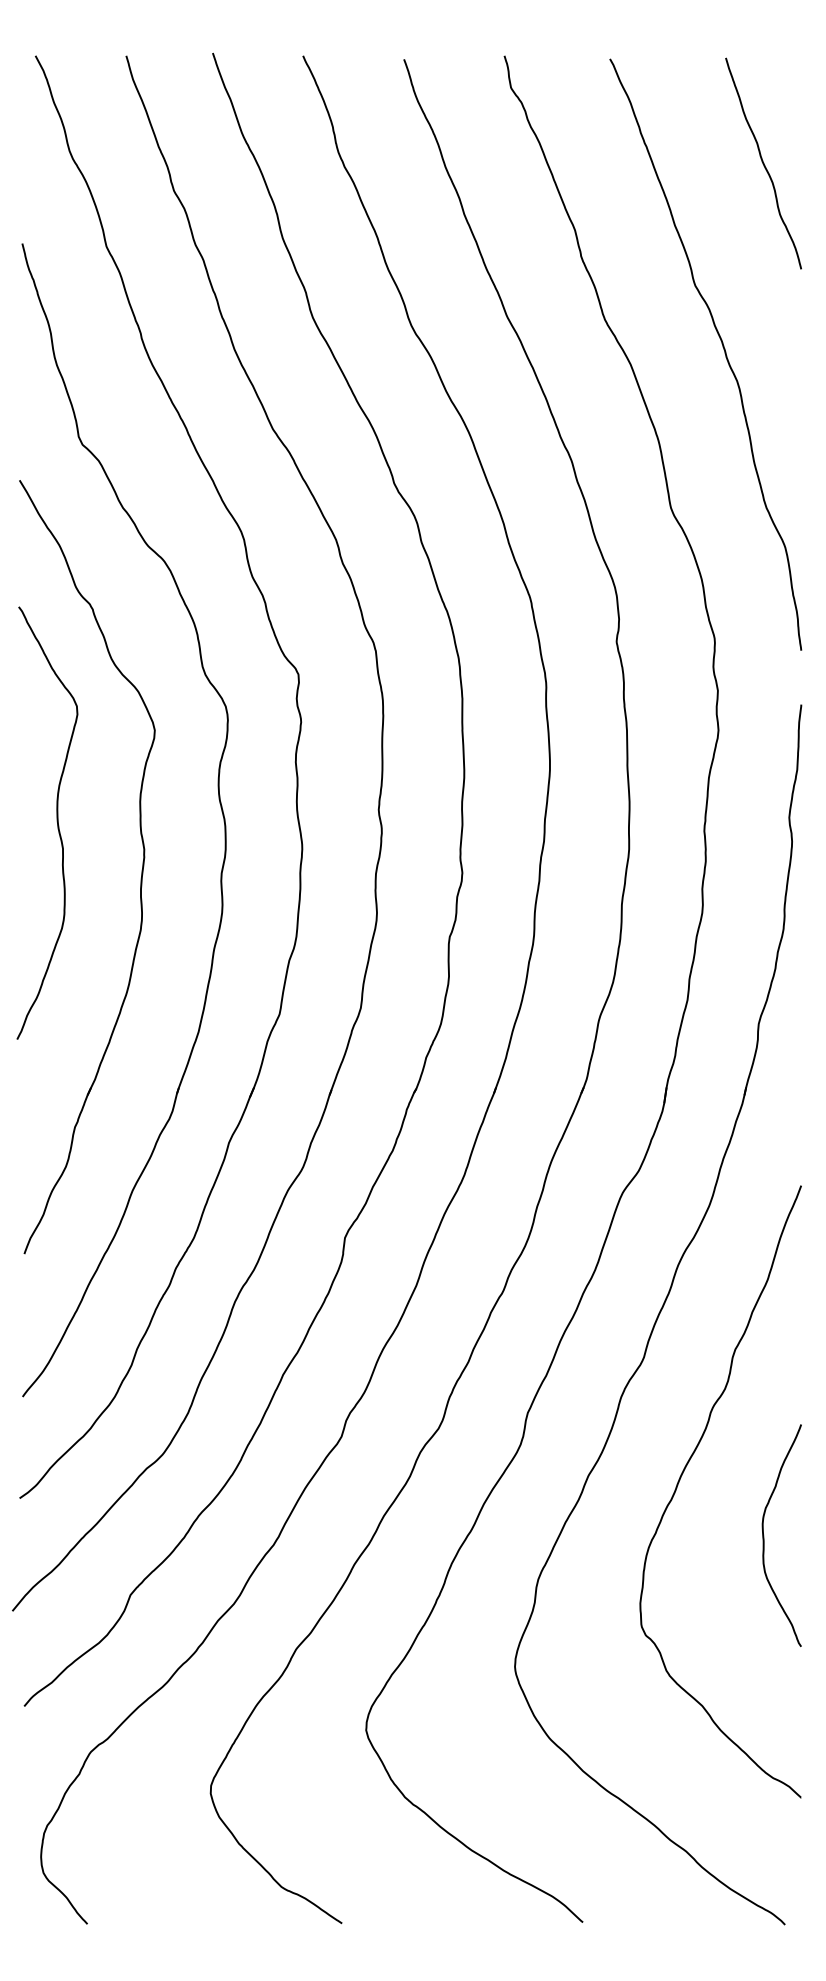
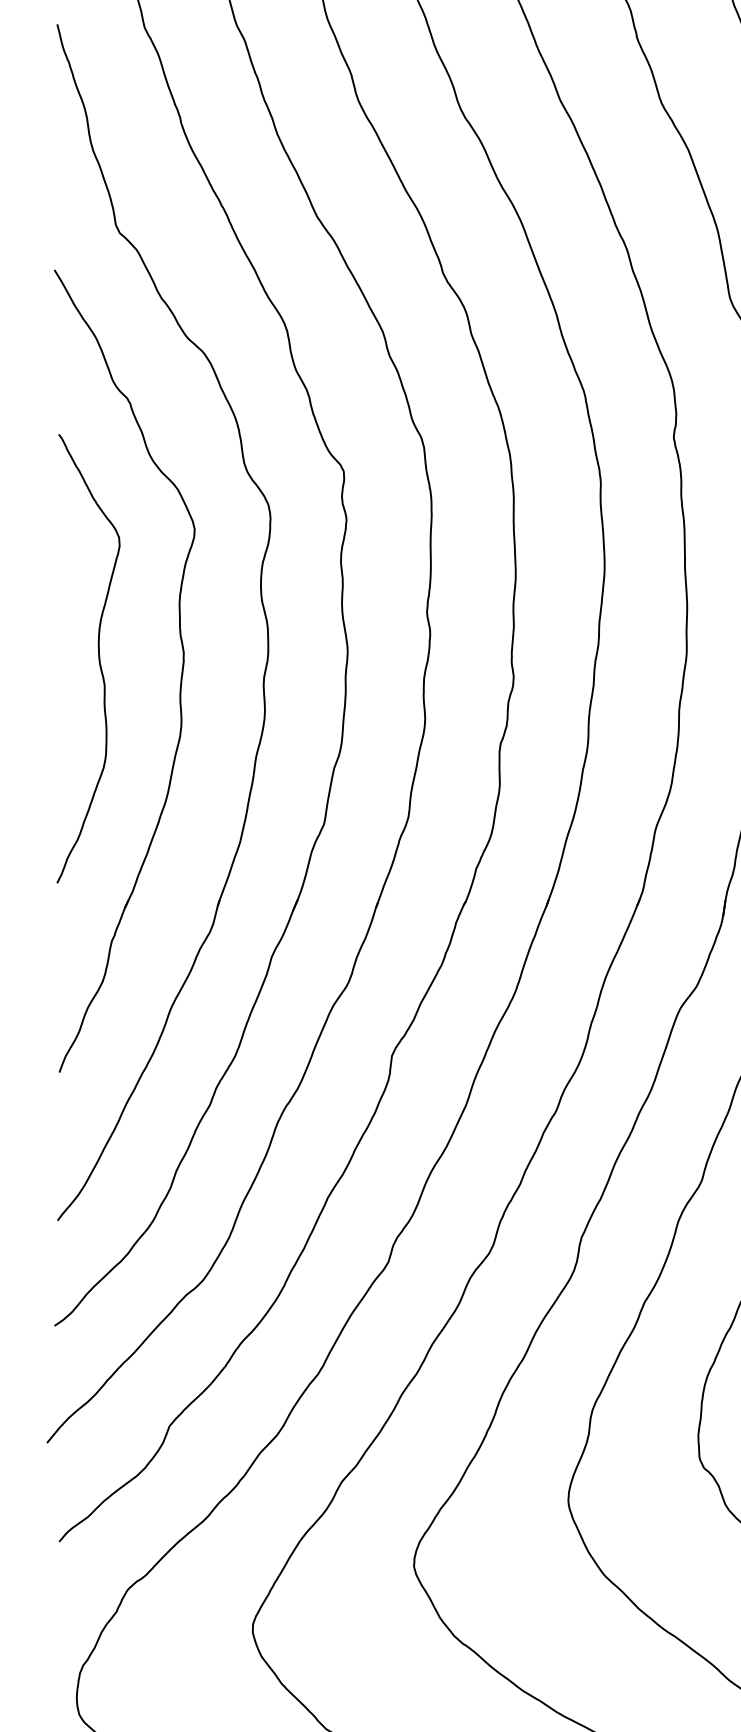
curve: (56, 821) -> (97, 657), moved

